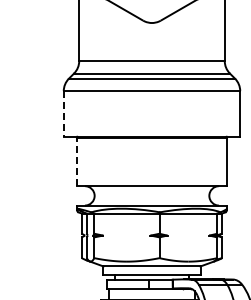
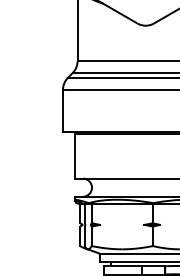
line: (63, 113) -> (62, 110), dashed -> solid
line: (77, 162) -> (75, 156), dashed -> solid

